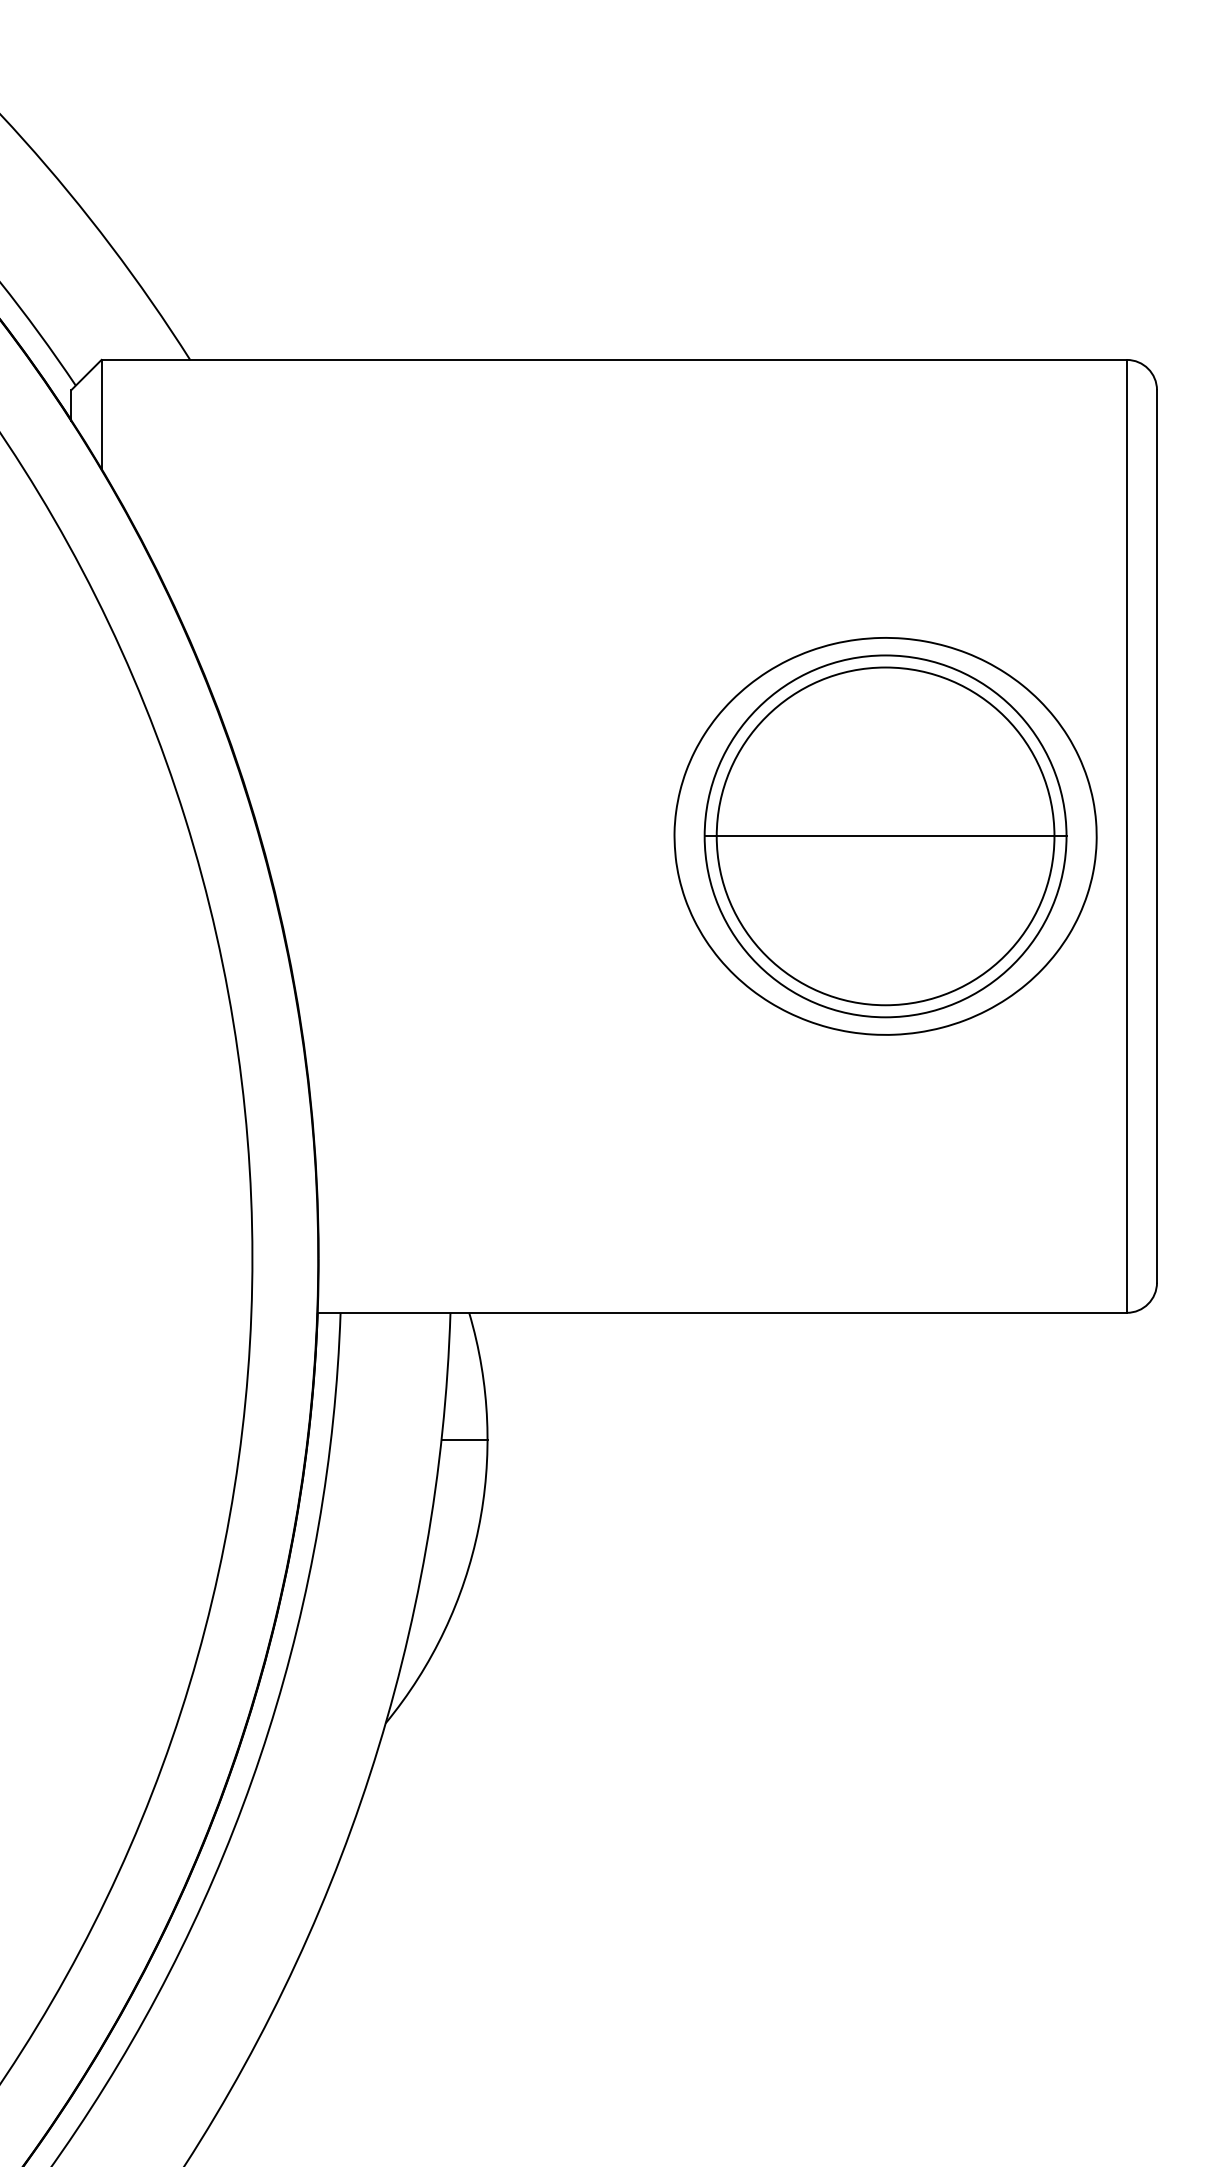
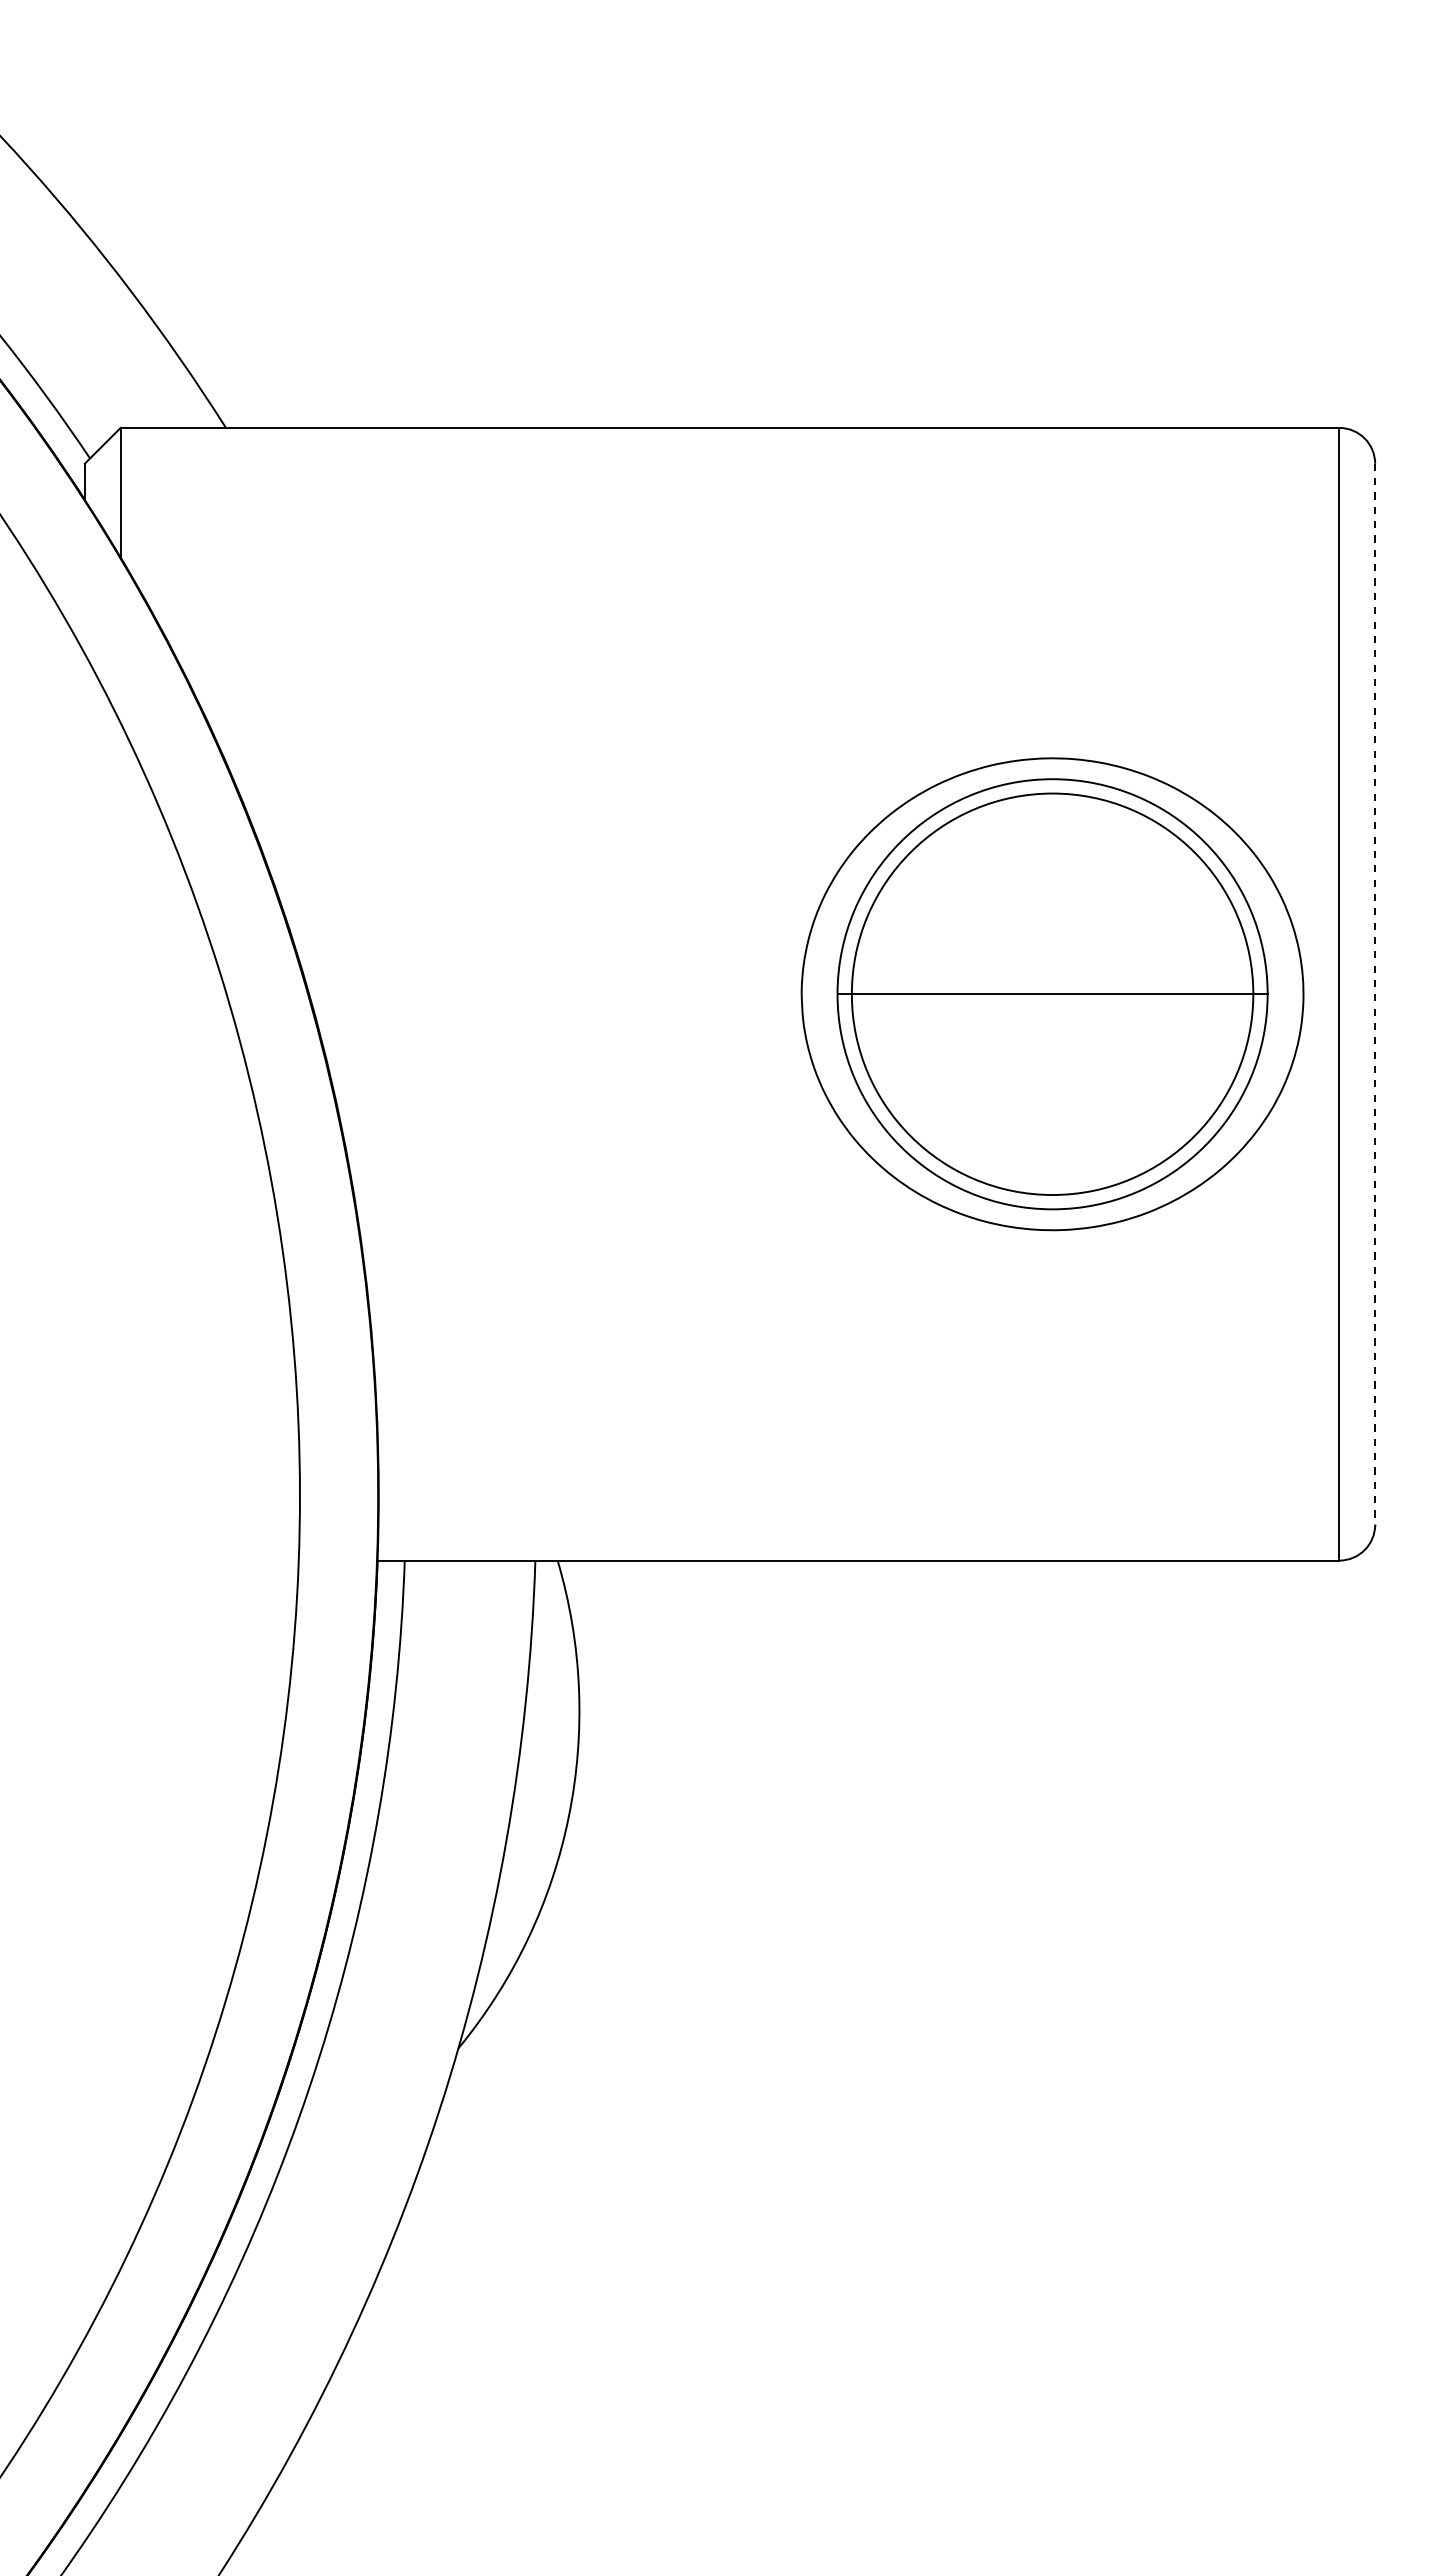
line: (1157, 836) -> (1375, 994), solid -> dashed
line: (464, 1439) -> (551, 1711), removed

